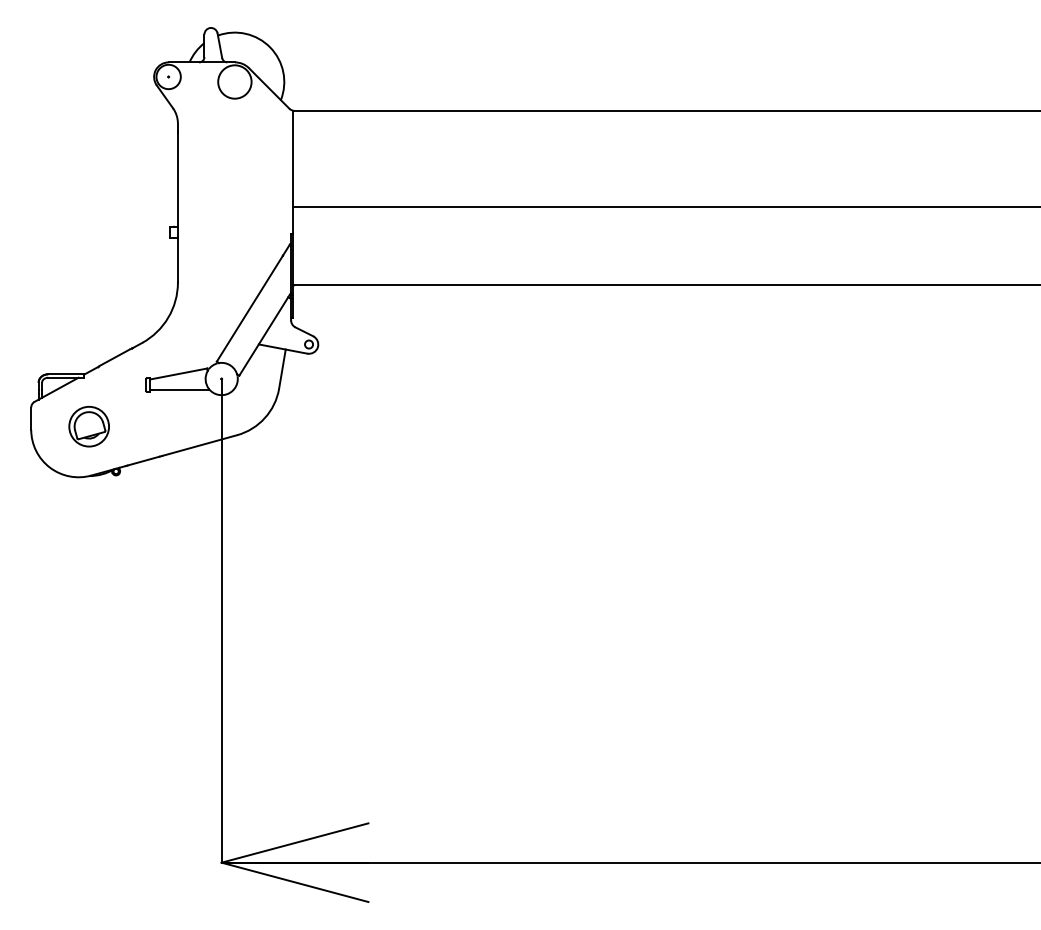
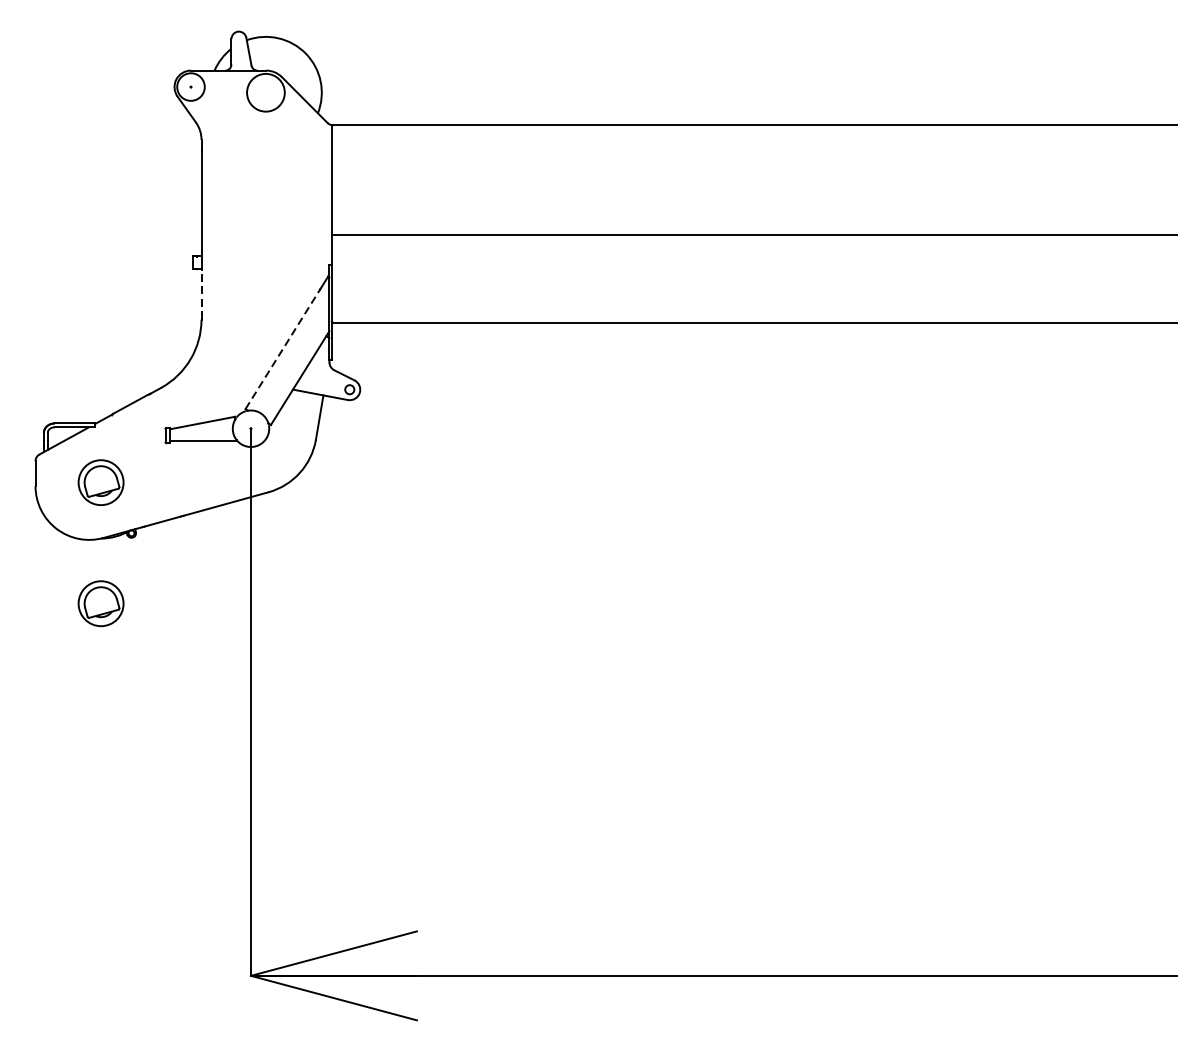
line: (177, 260) -> (200, 294), solid -> dashed
line: (250, 308) -> (283, 348), solid -> dashed
part: (88, 533) -> (100, 603), added

